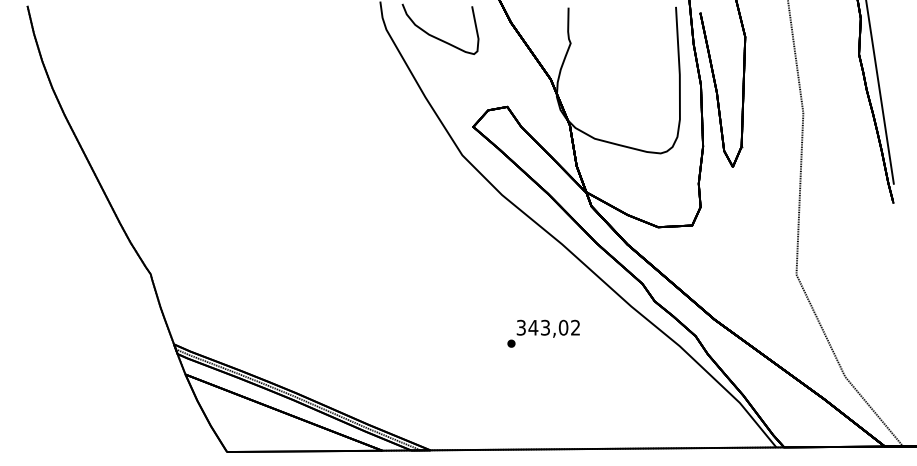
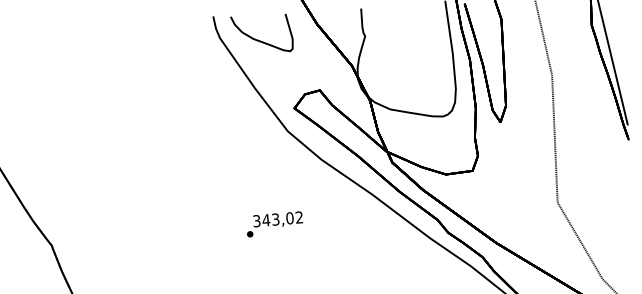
text: (543, 333) -> (274, 224), moved

